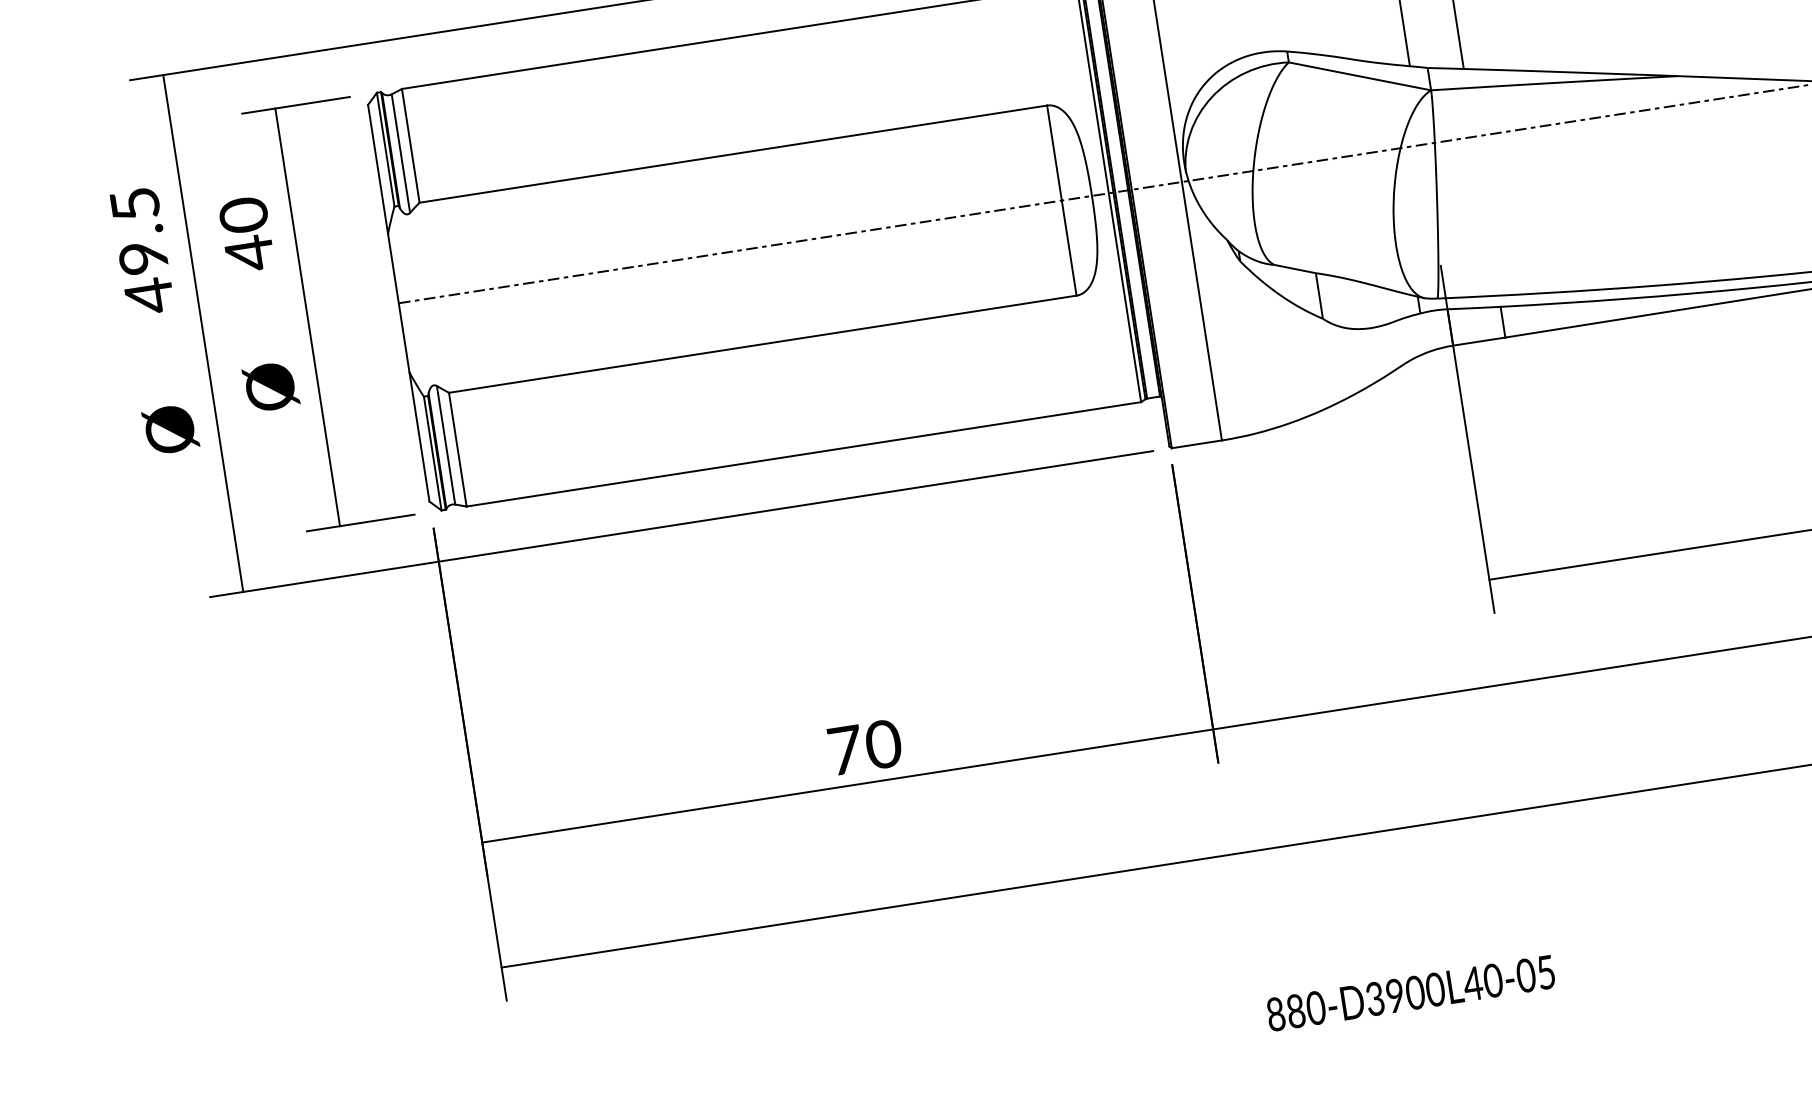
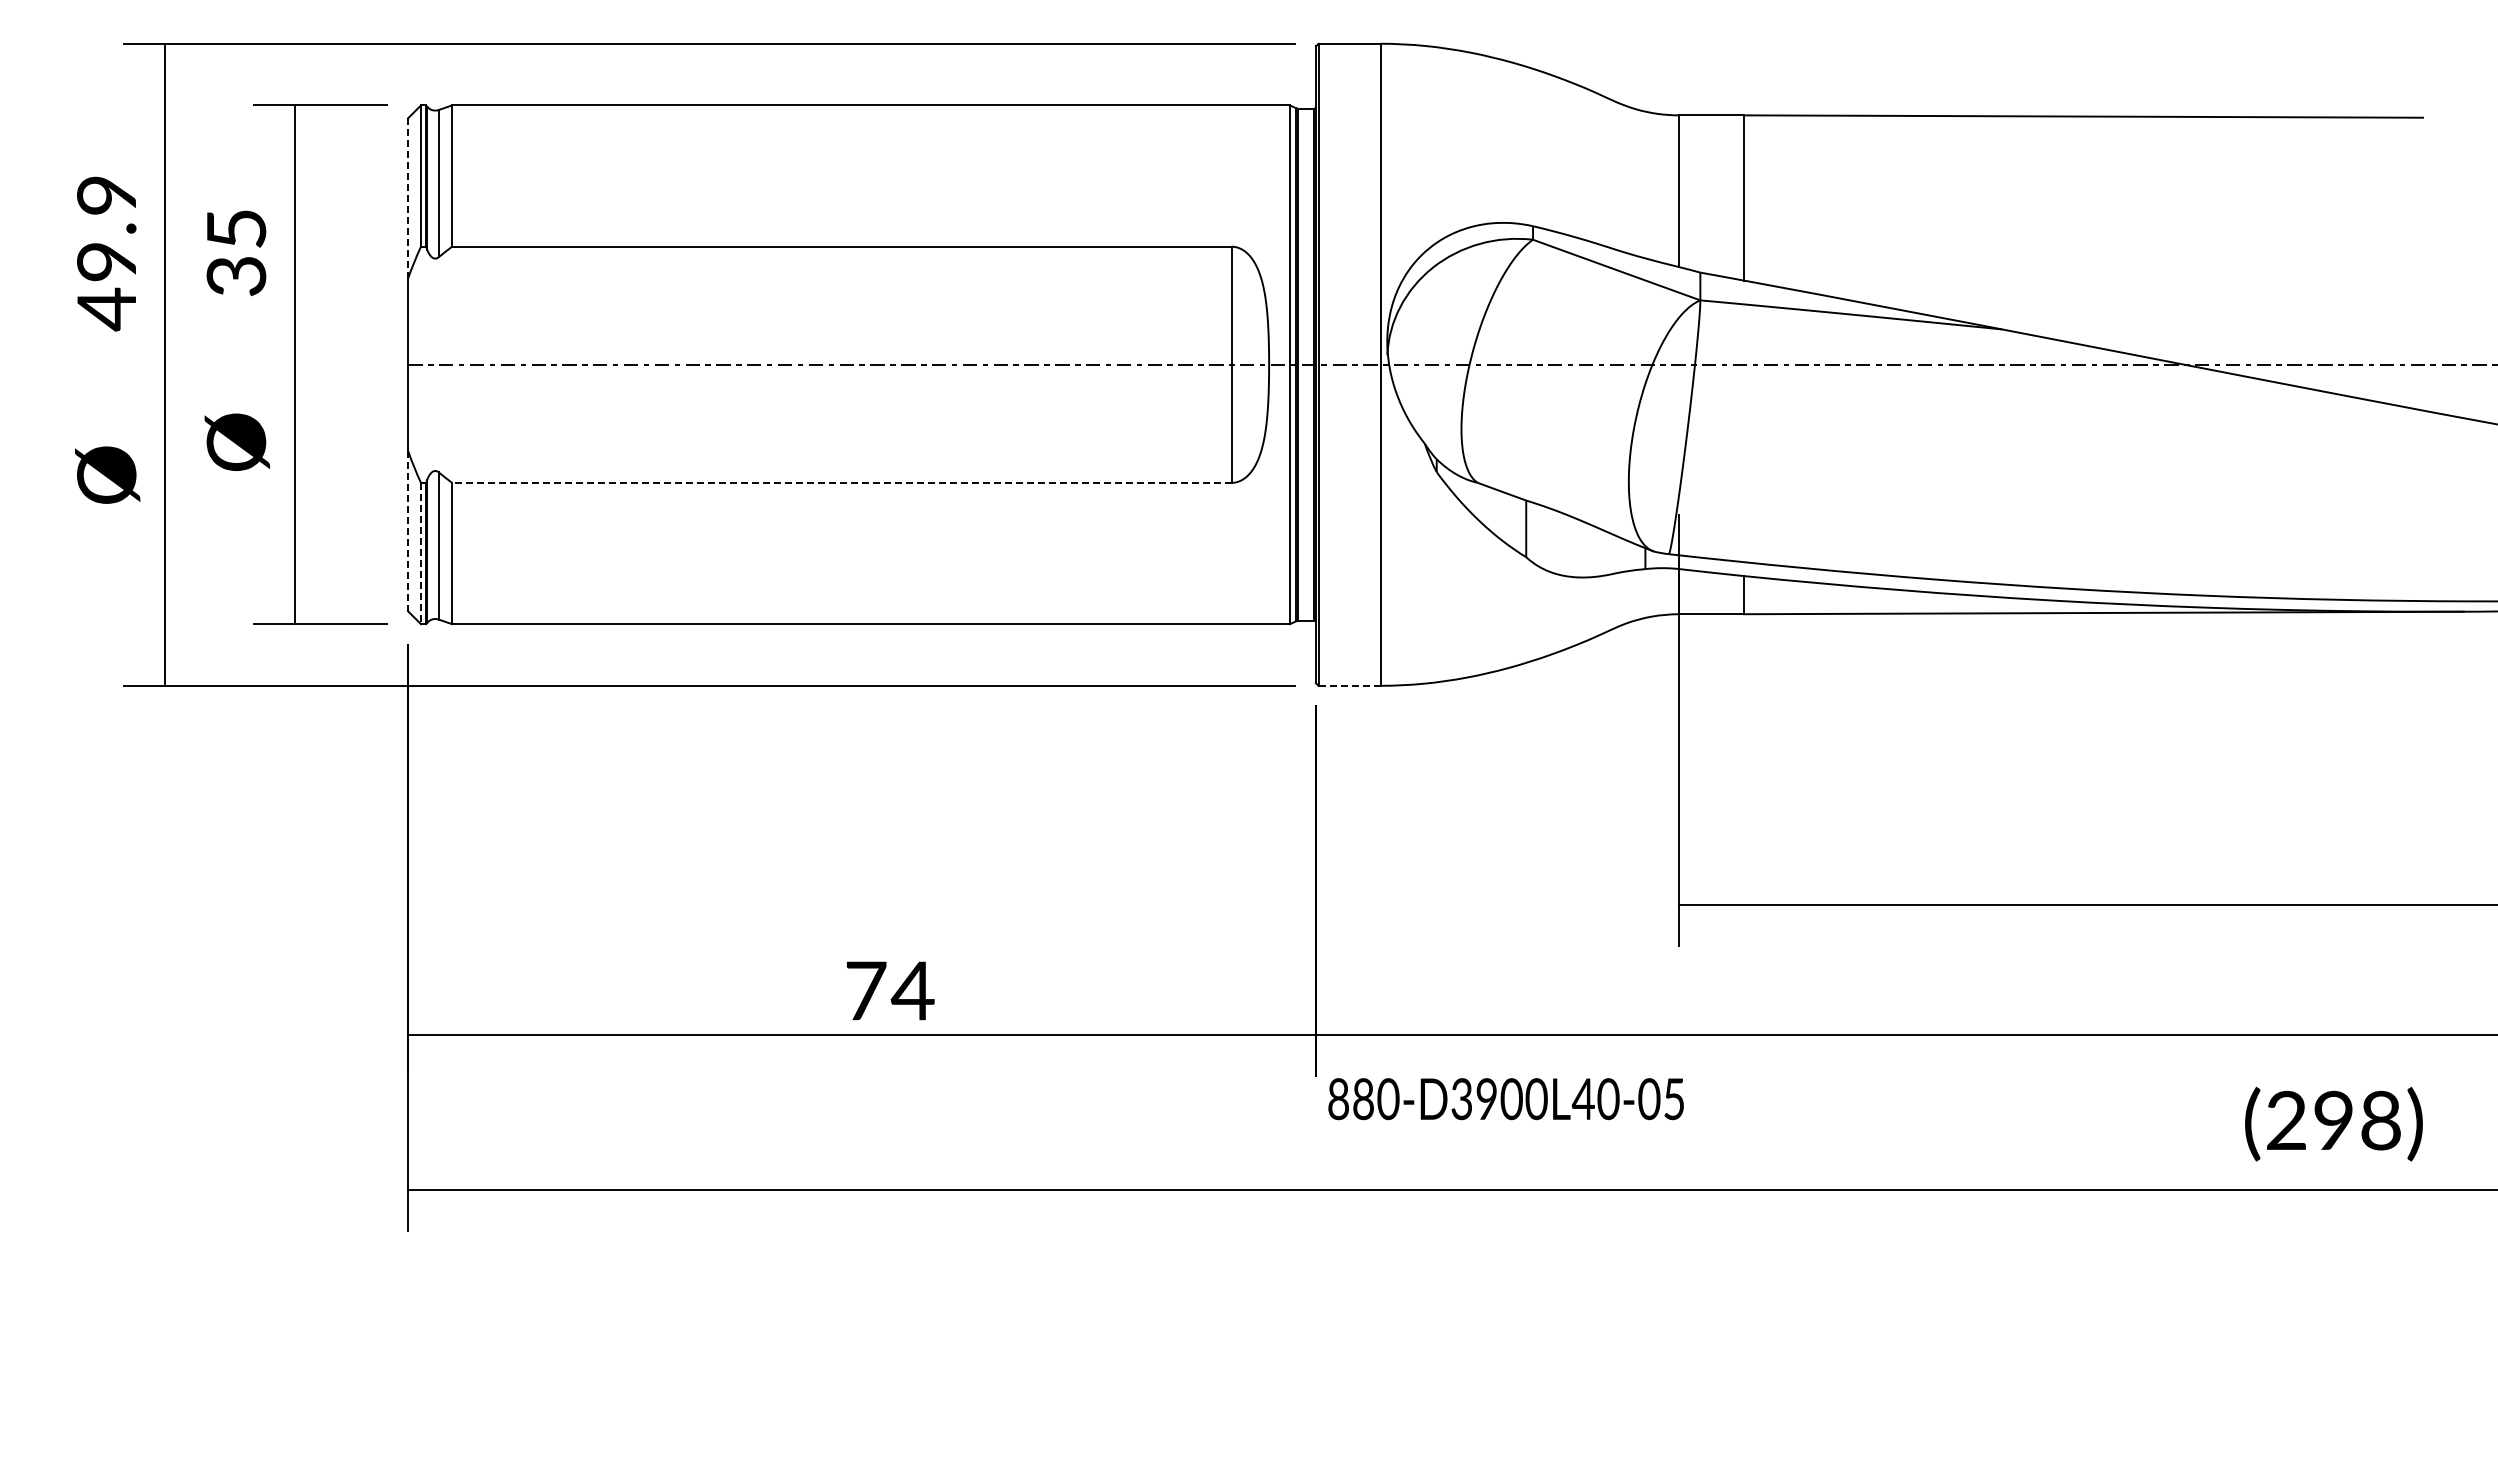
line: (378, 170) -> (408, 199), solid -> dashed
text: (134, 204) -> (106, 195), 49.5 -> 49.9
text: (246, 234) -> (236, 252), 40 -> 35
line: (762, 343) -> (841, 482), solid -> dashed
line: (419, 437) -> (408, 531), solid -> dashed
line: (1197, 443) -> (1350, 685), solid -> dashed
line: (432, 453) -> (420, 553), solid -> dashed
text: (882, 744) -> (912, 990), 70 -> 74
text: (1410, 993) -> (1505, 1099), moved

